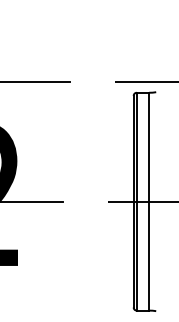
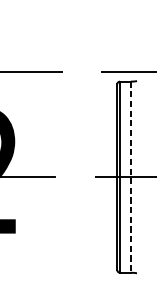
line: (149, 201) -> (131, 177), solid -> dashed

